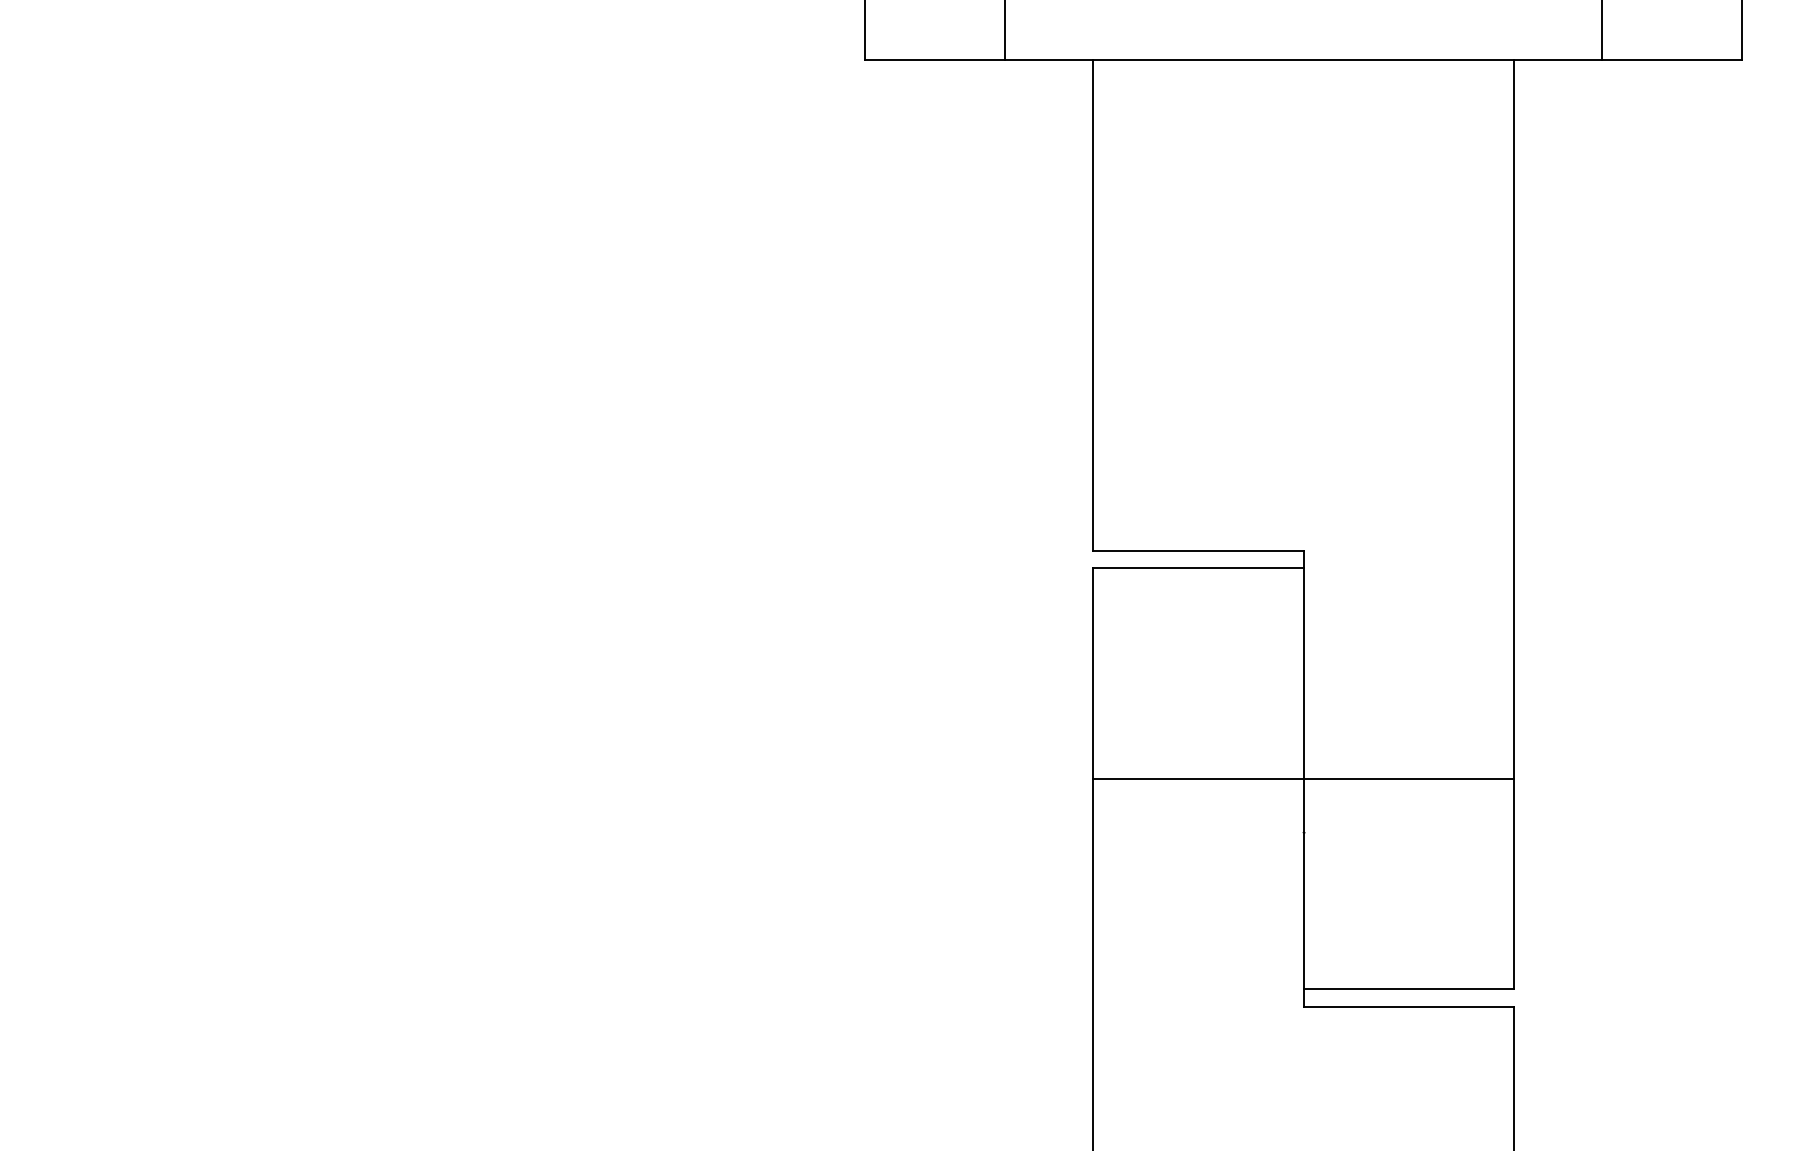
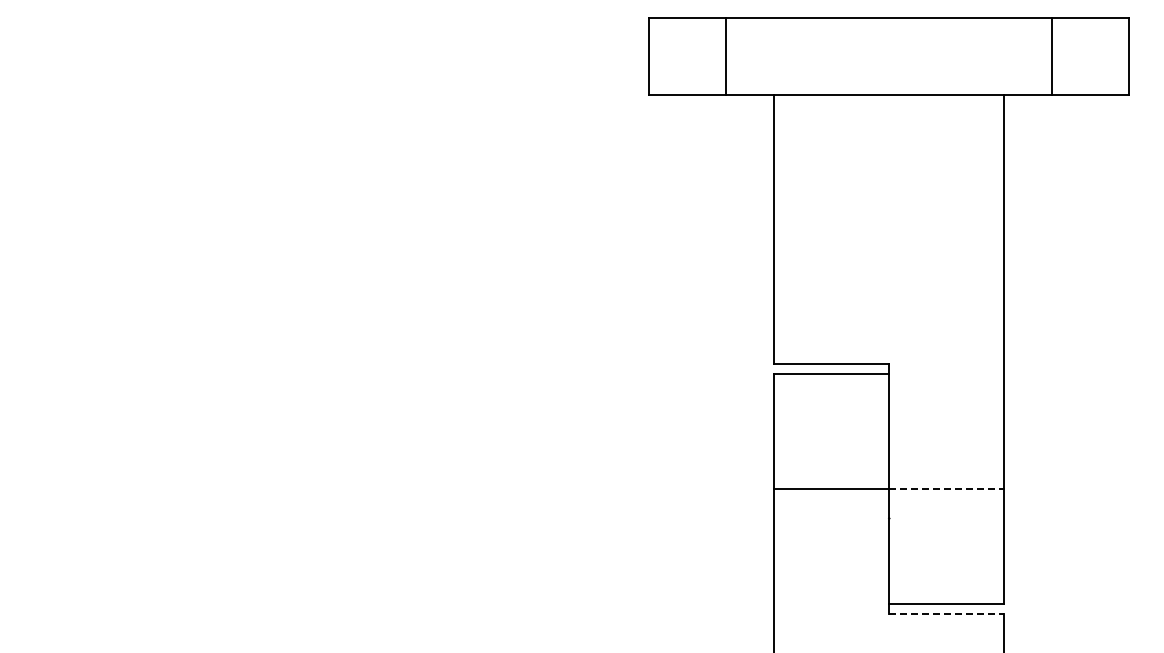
line: (1408, 778) -> (946, 488), solid -> dashed
line: (1408, 1006) -> (946, 613), solid -> dashed

